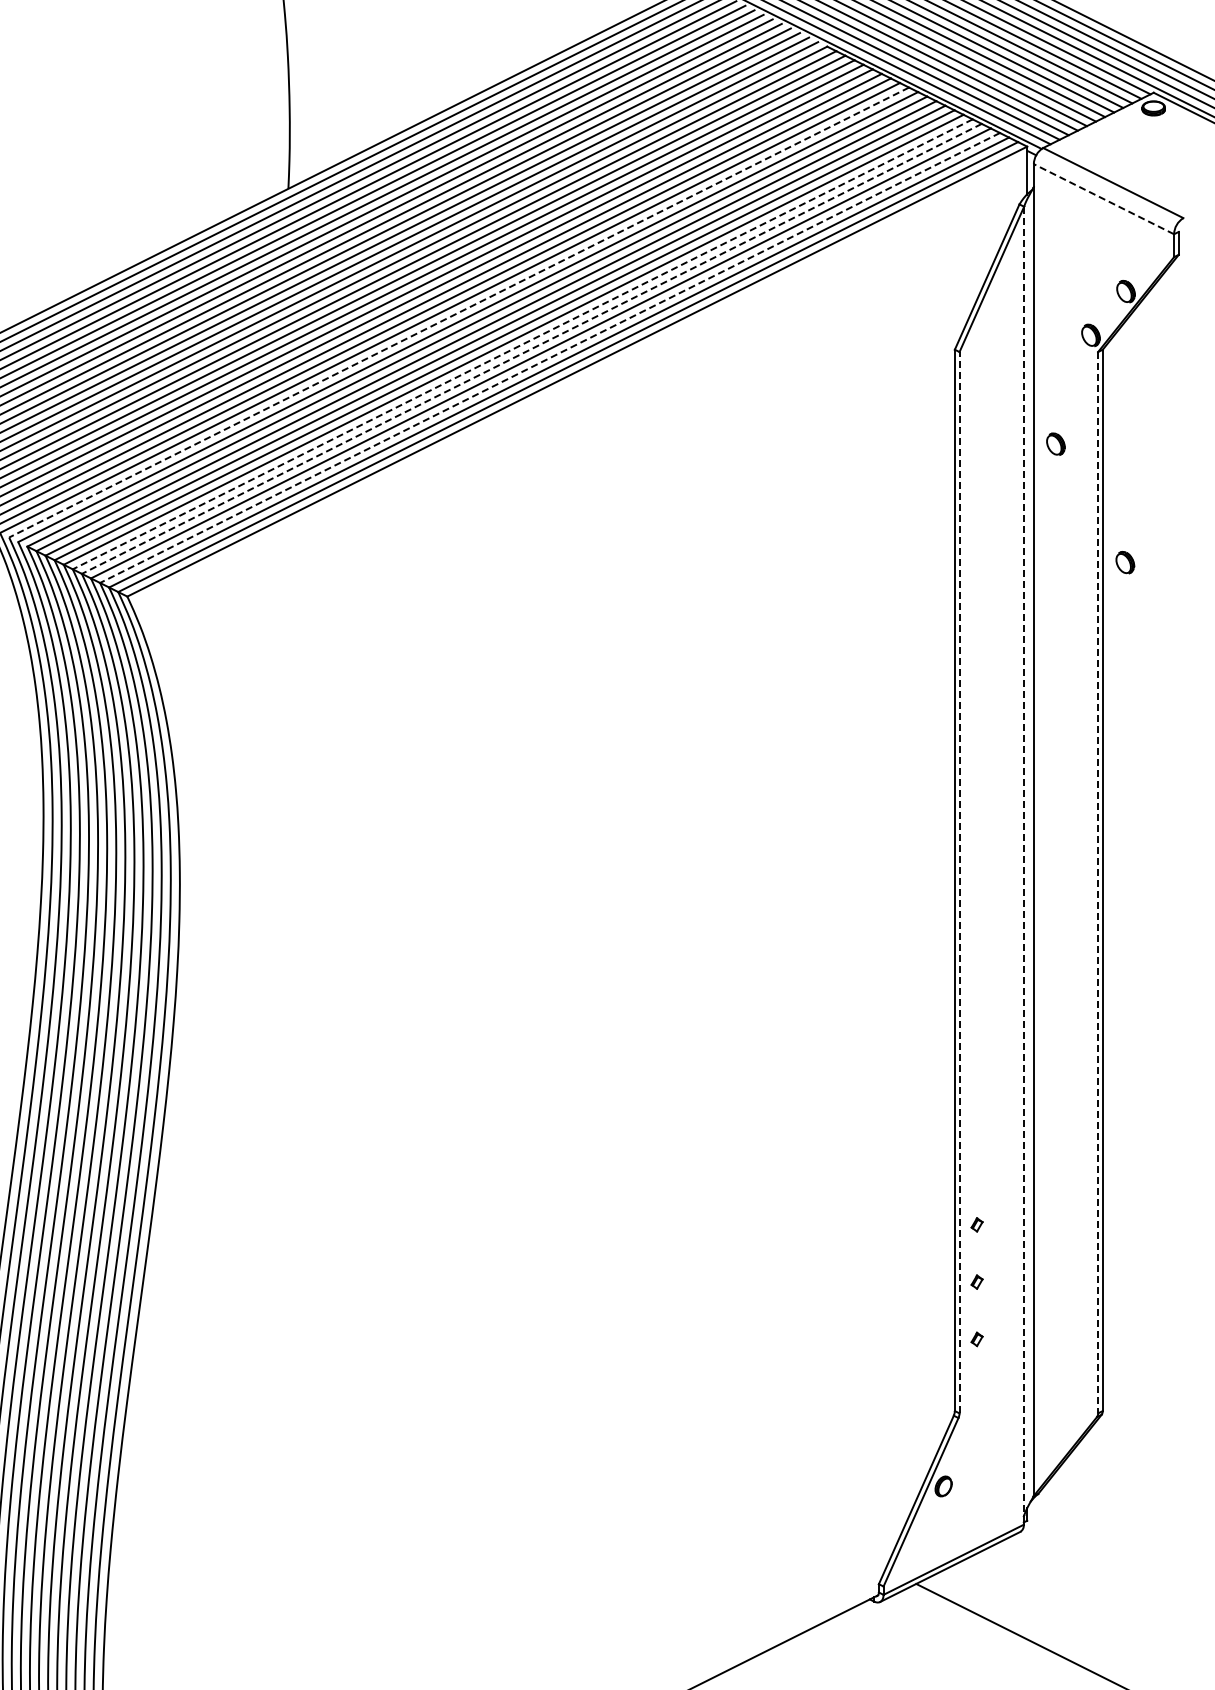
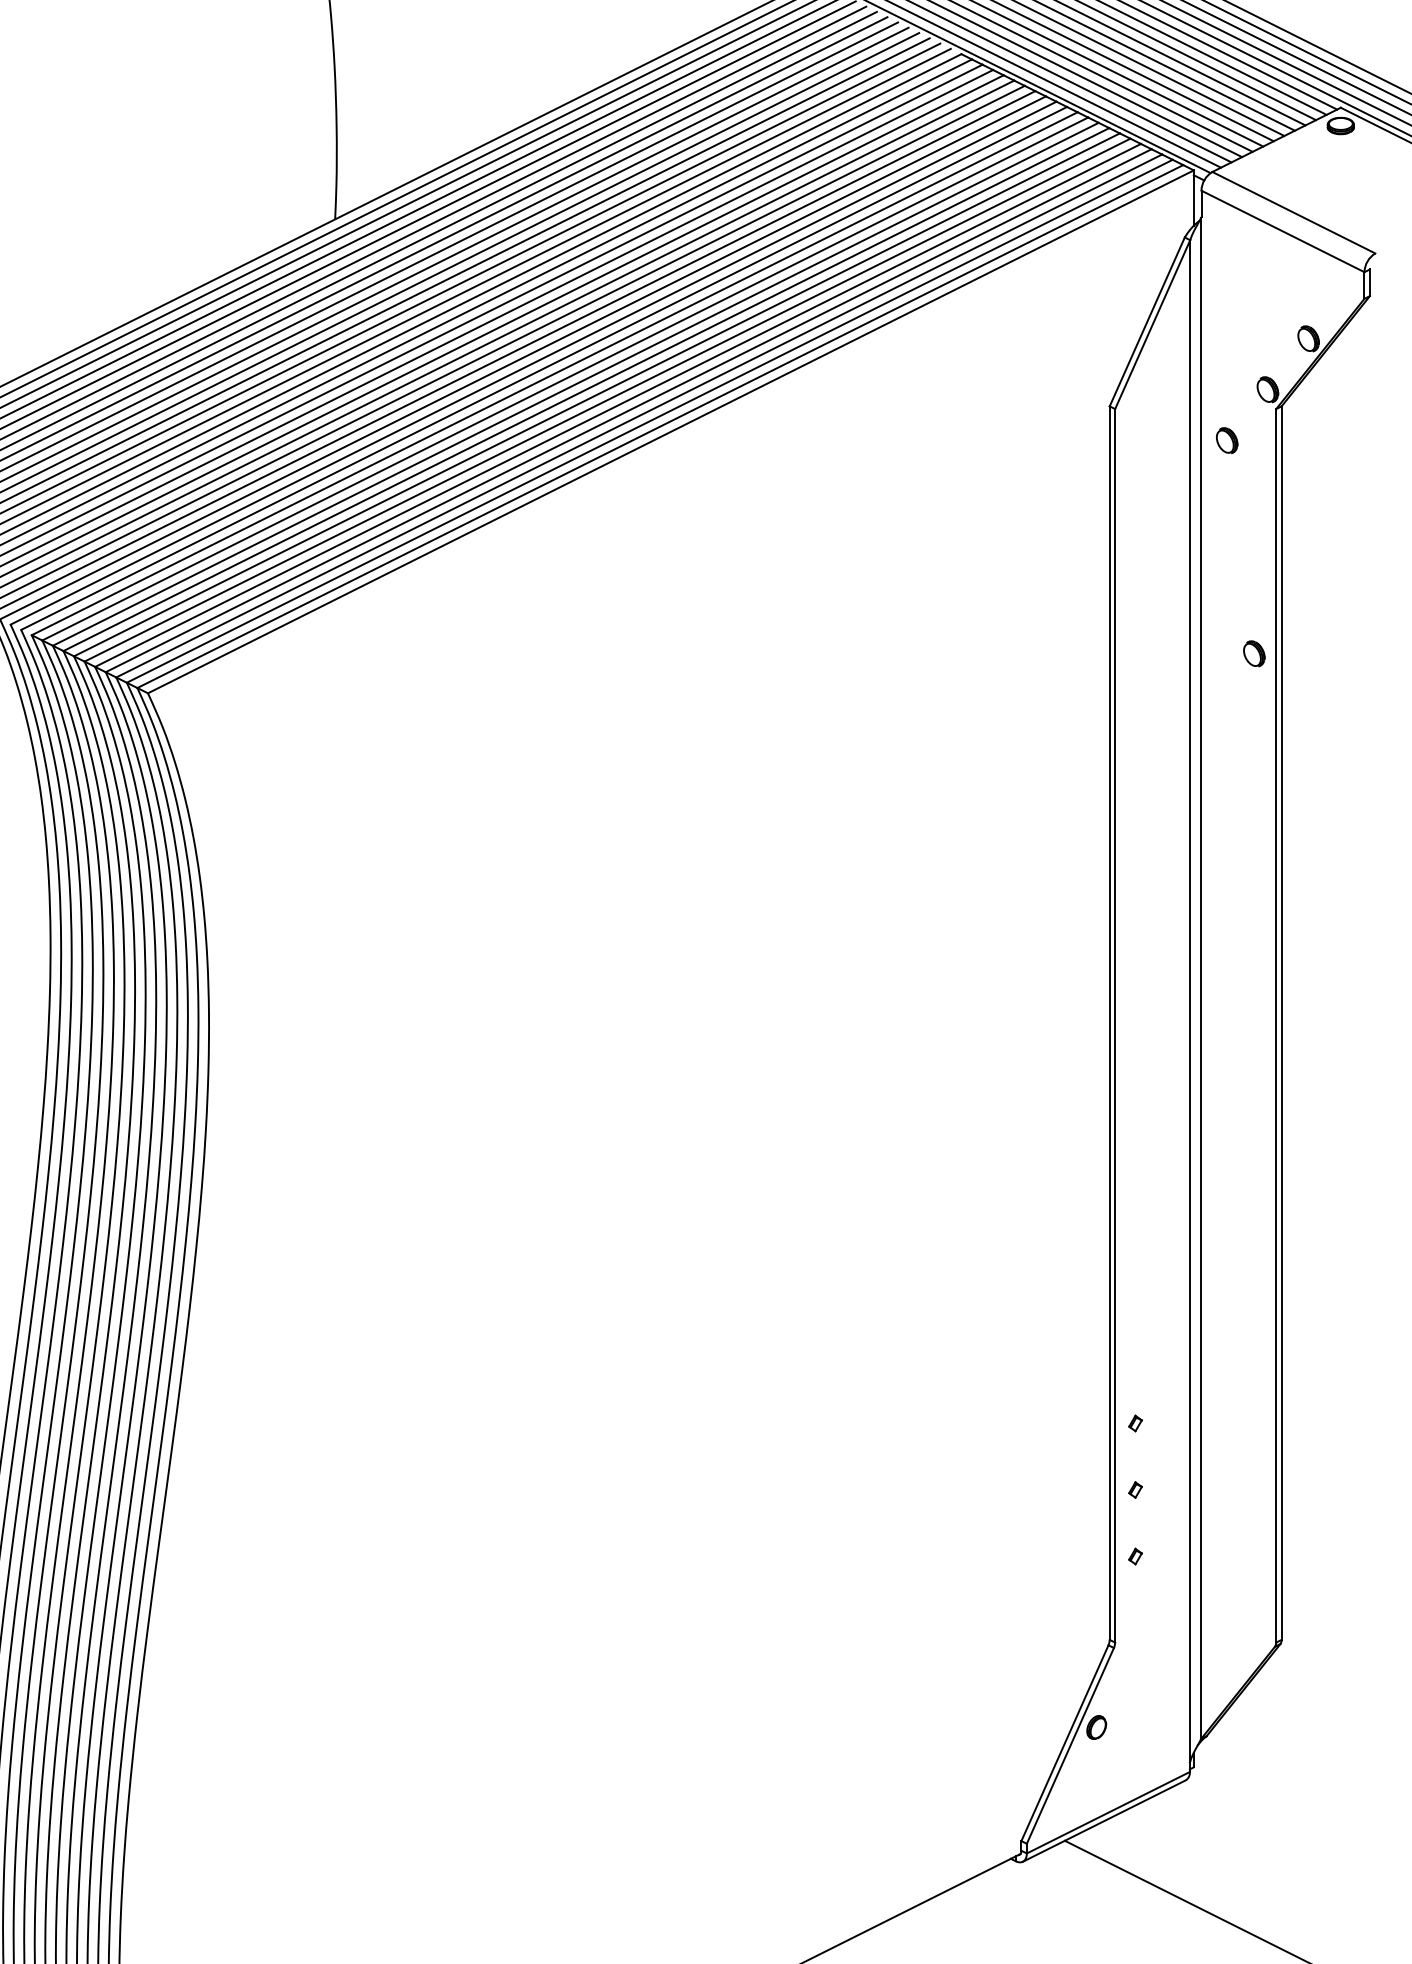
line: (1103, 198) -> (1282, 230), dashed -> solid
line: (458, 312) -> (532, 363), dashed -> solid
line: (522, 344) -> (607, 400), dashed -> solid
line: (531, 349) -> (617, 406), dashed -> solid
line: (549, 358) -> (638, 416), dashed -> solid
part: (1055, 443) -> (1226, 439), moved
part: (1125, 562) -> (1254, 653), moved
line: (1024, 861) -> (1190, 1001), dashed -> solid
line: (959, 882) -> (1115, 1025), dashed -> solid
line: (1098, 882) -> (1276, 1025), dashed -> solid

